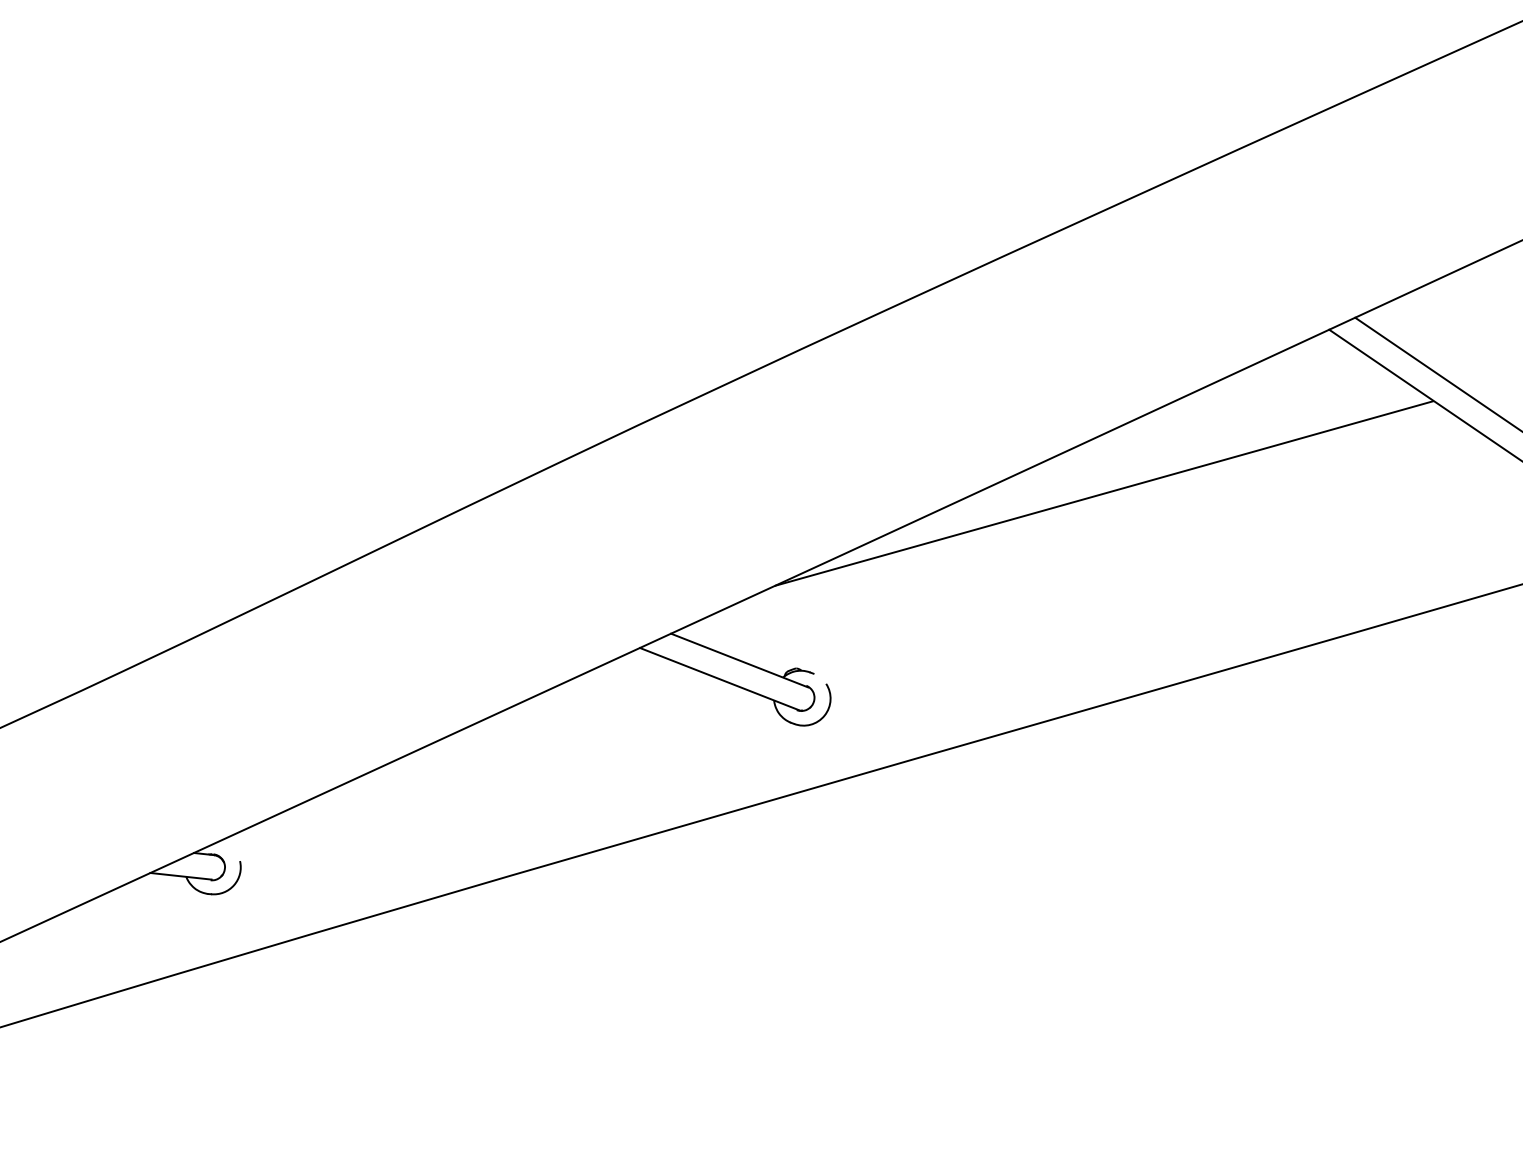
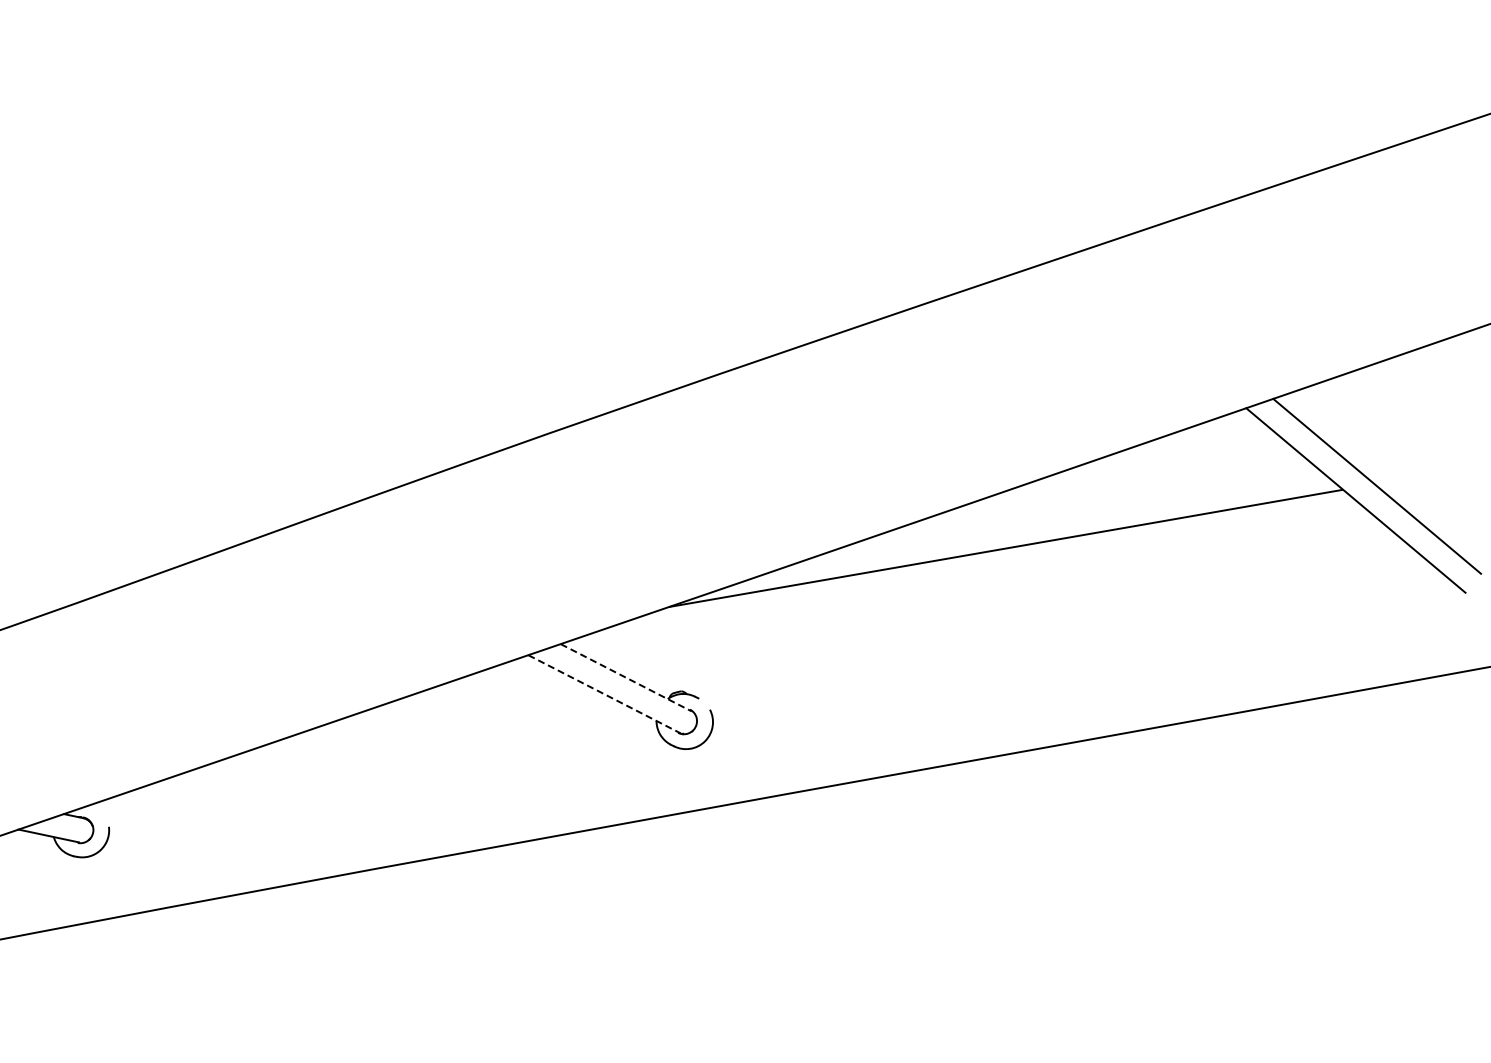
line: (739, 660) -> (626, 677), solid -> dashed
line: (719, 679) -> (604, 694), solid -> dashed

